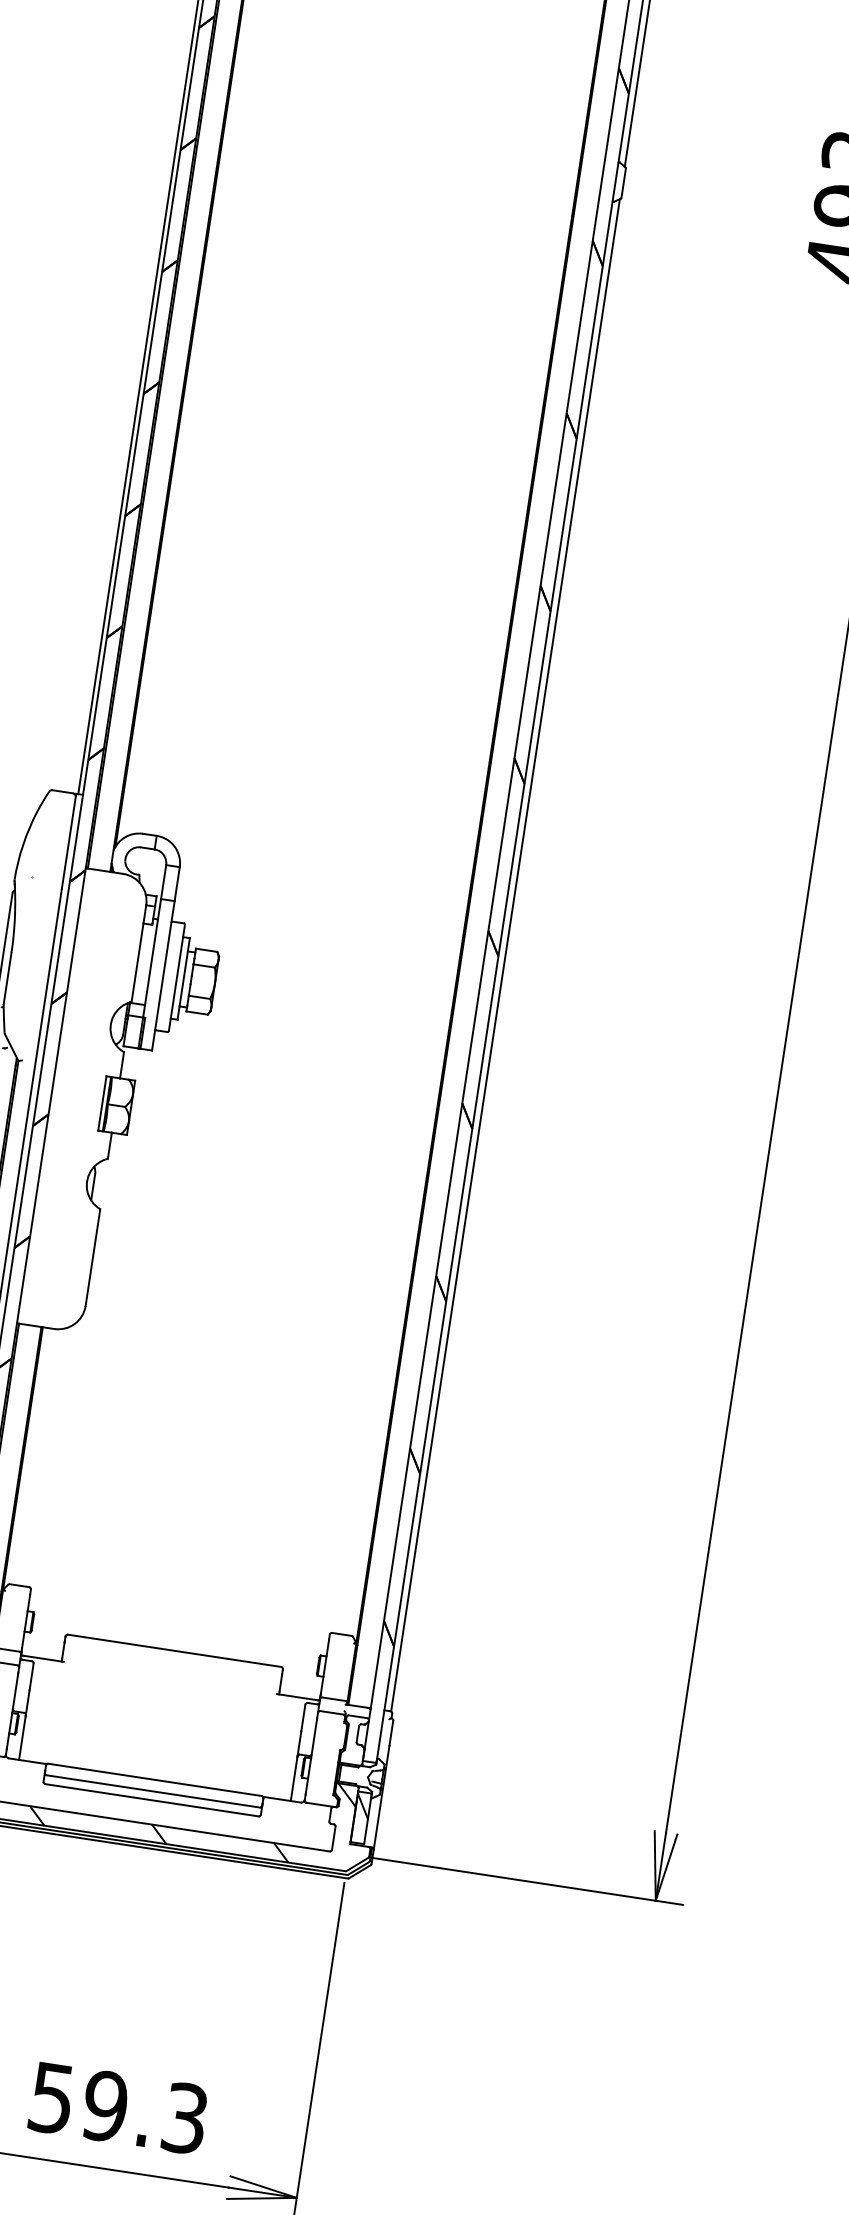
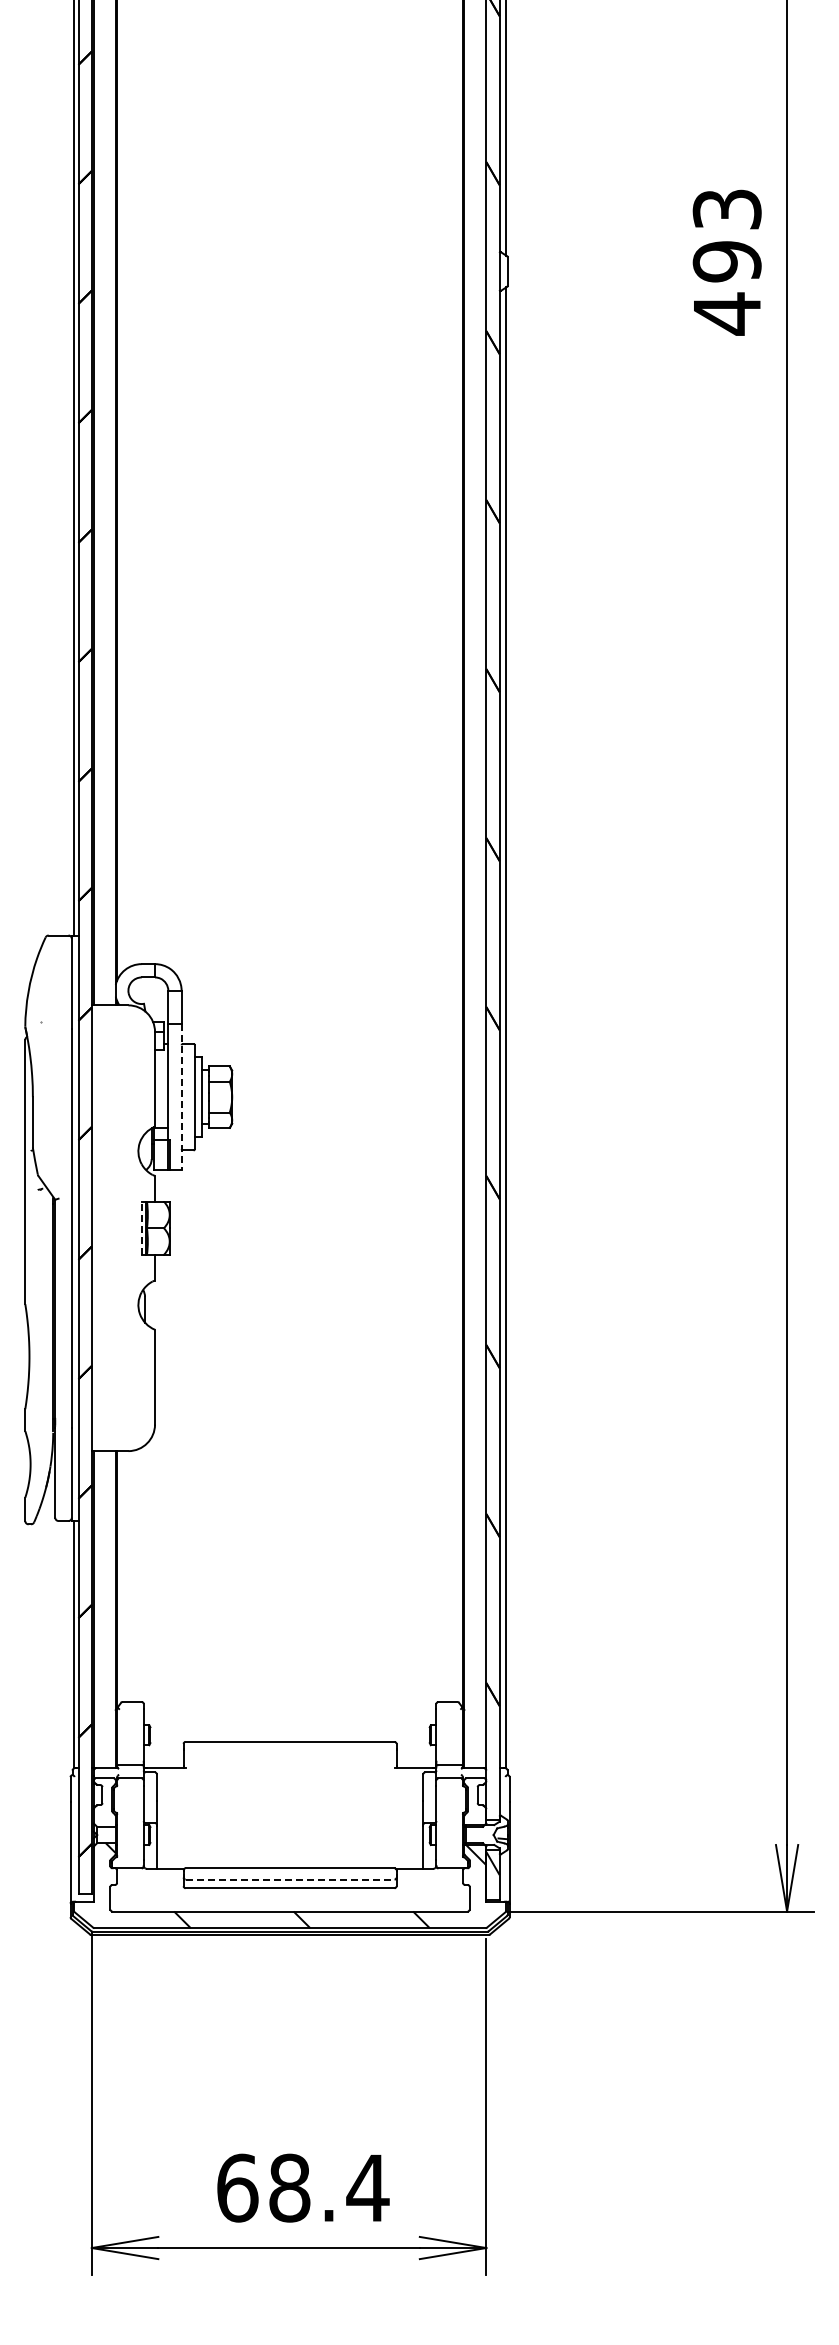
line: (163, 976) -> (181, 1097), solid -> dashed
line: (102, 1103) -> (141, 1228), solid -> dashed
line: (153, 1791) -> (290, 1879), solid -> dashed
text: (119, 2107) -> (303, 2187), 59.3 -> 68.4

